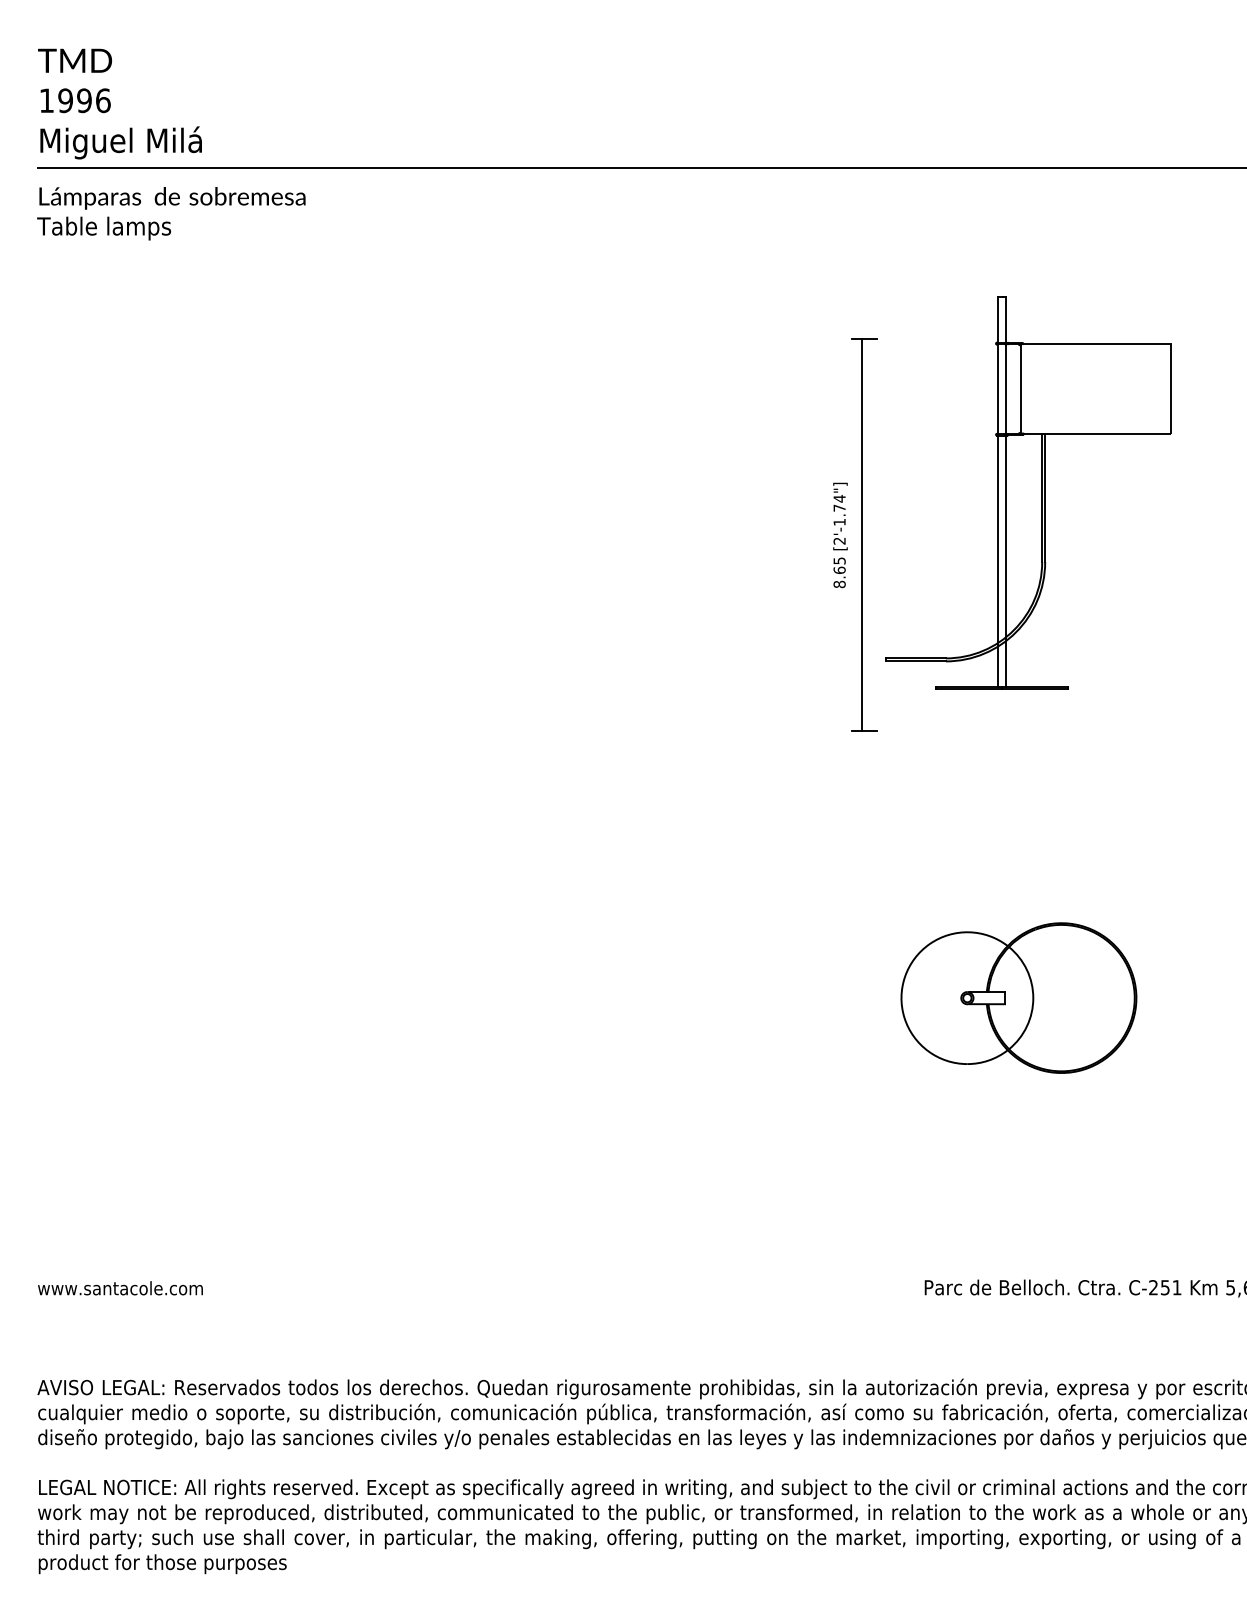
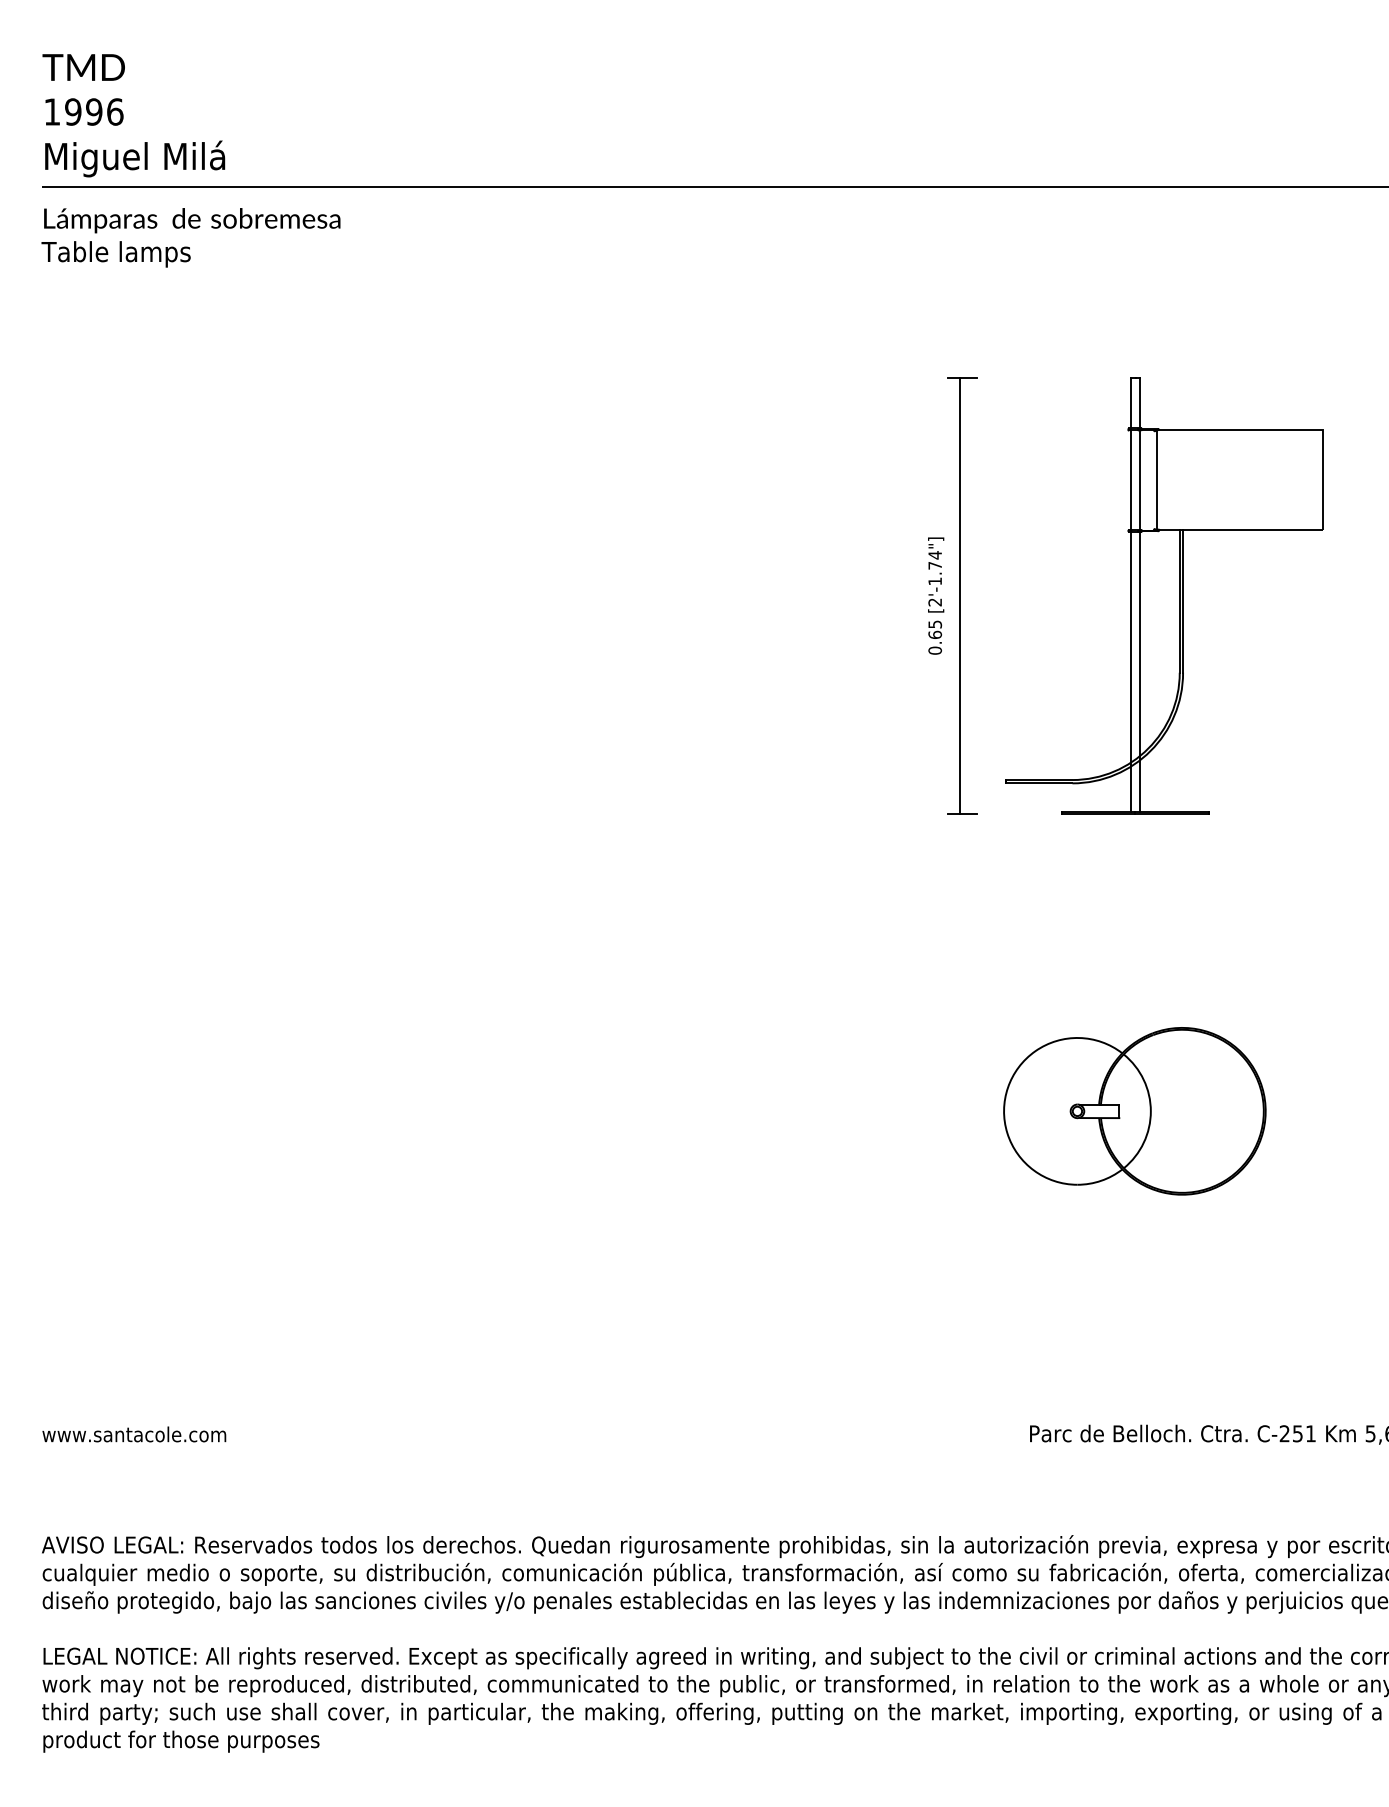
part: (1028, 492) -> (1164, 595), moved
text: (839, 584) -> (934, 650), 8.65 -> 0.65

